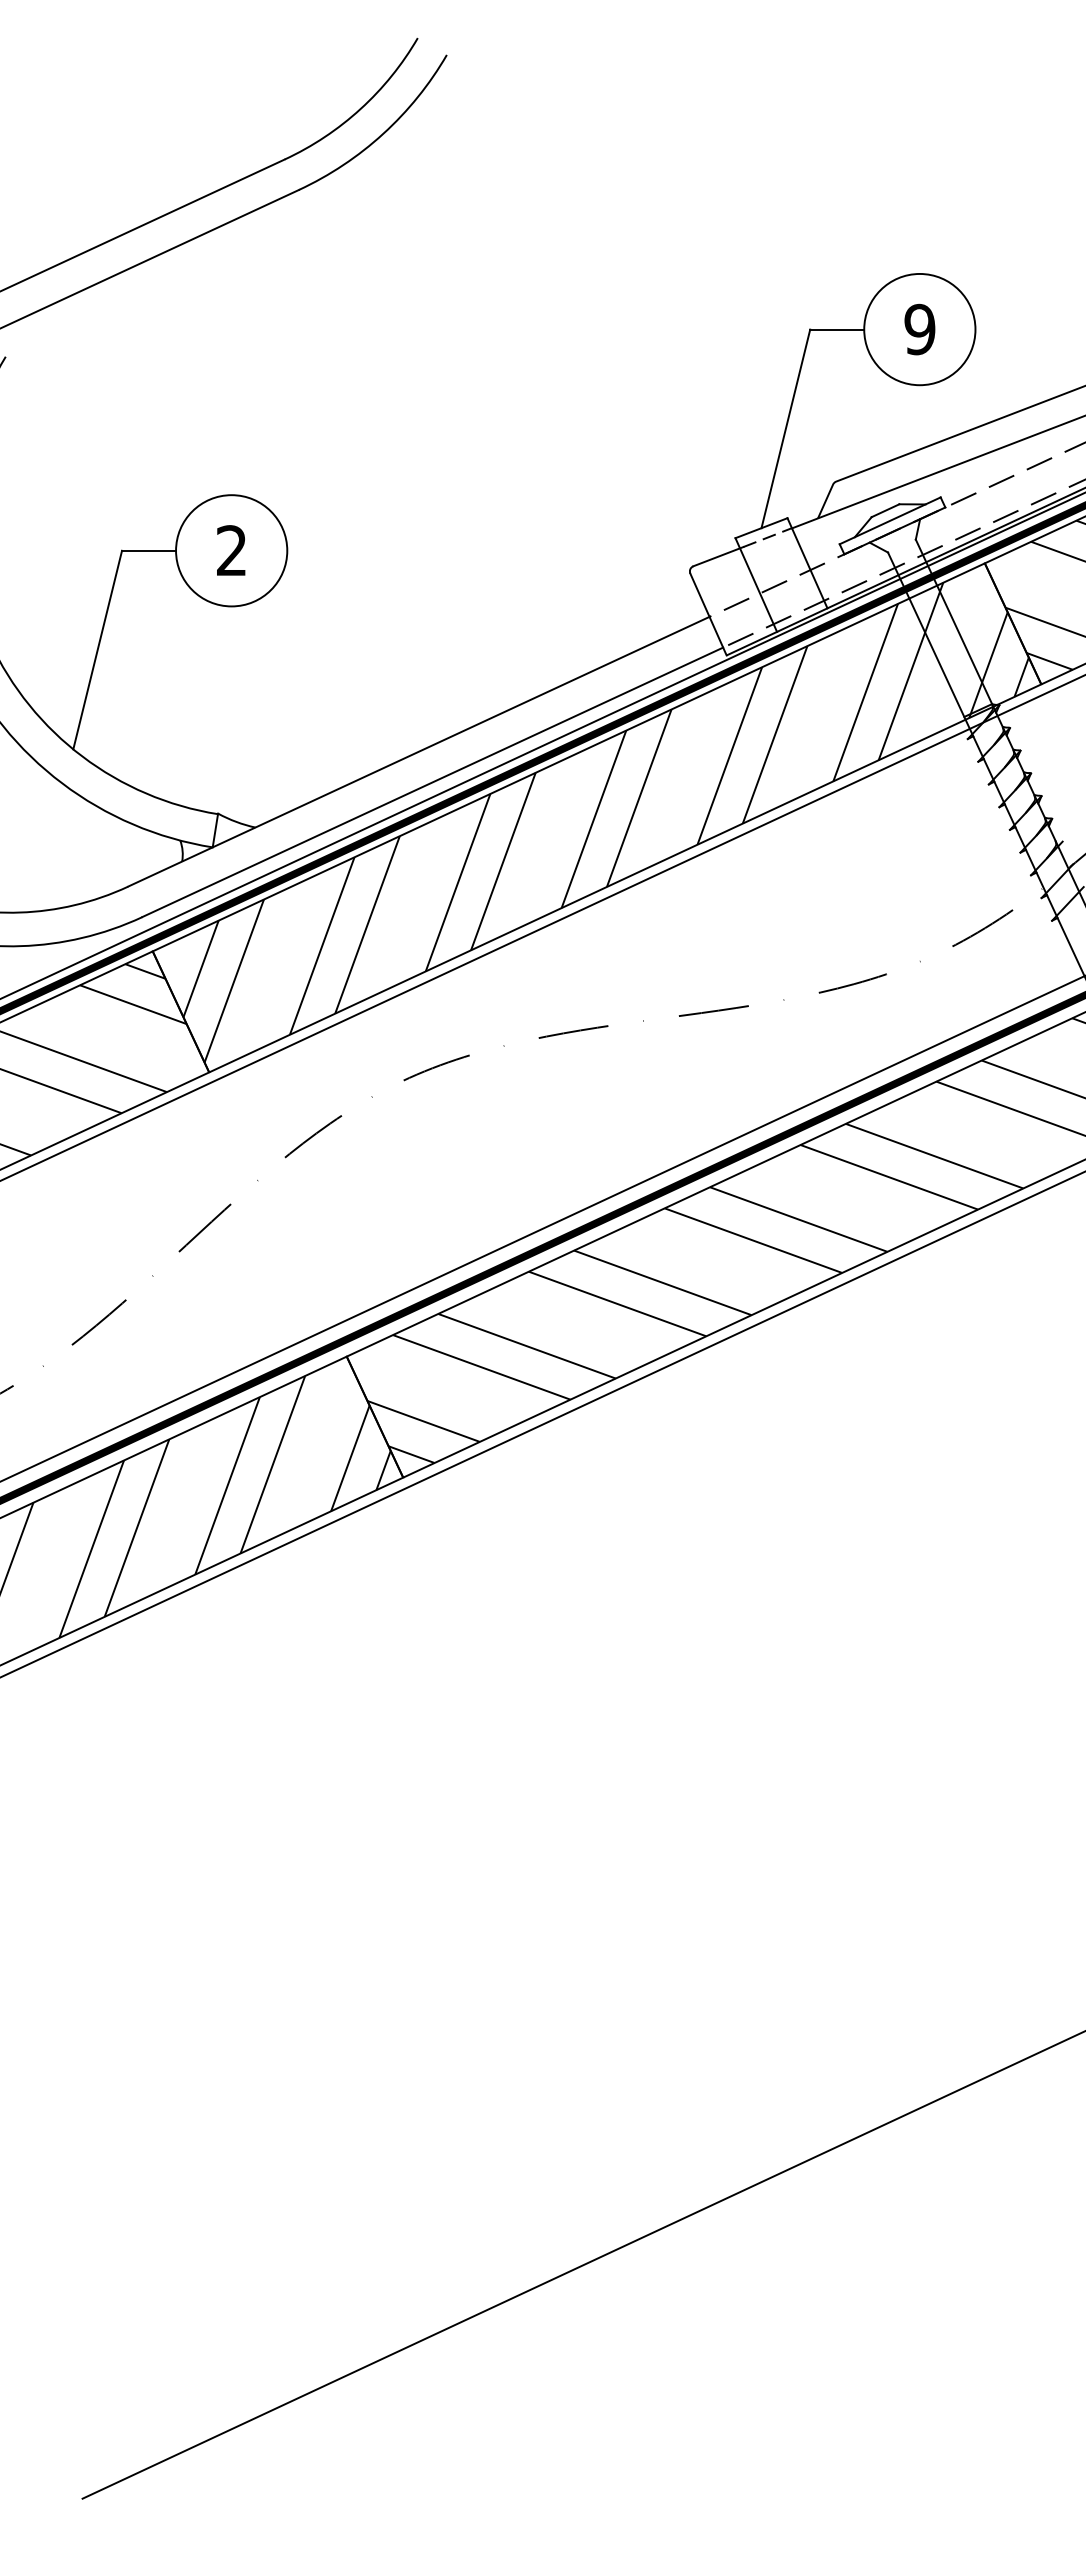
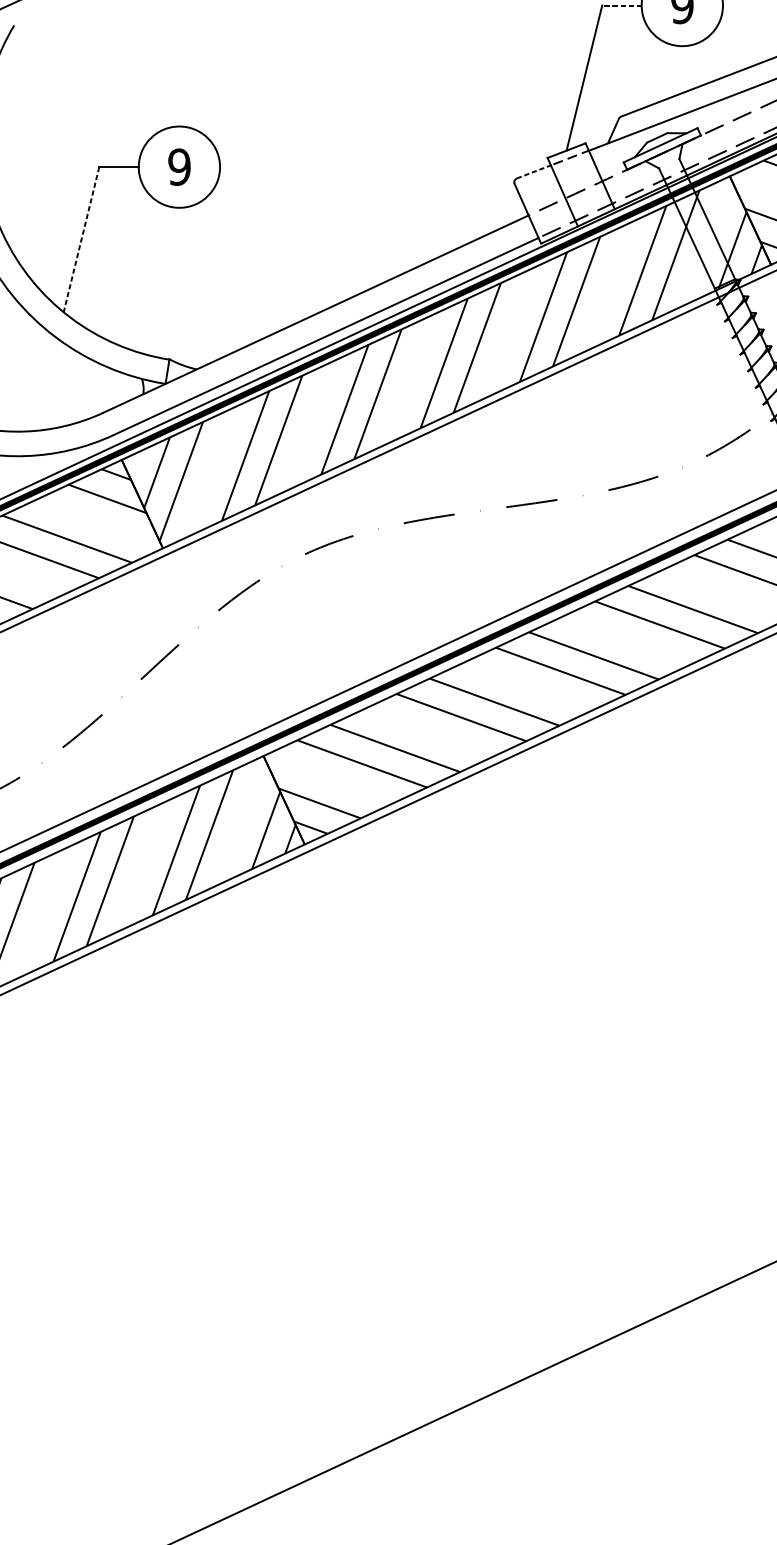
line: (836, 329) -> (621, 5), solid -> dashed
text: (231, 550) -> (179, 166), 2 -> 9
line: (718, 556) -> (535, 171), solid -> dashed
line: (97, 650) -> (81, 240), solid -> dashed

